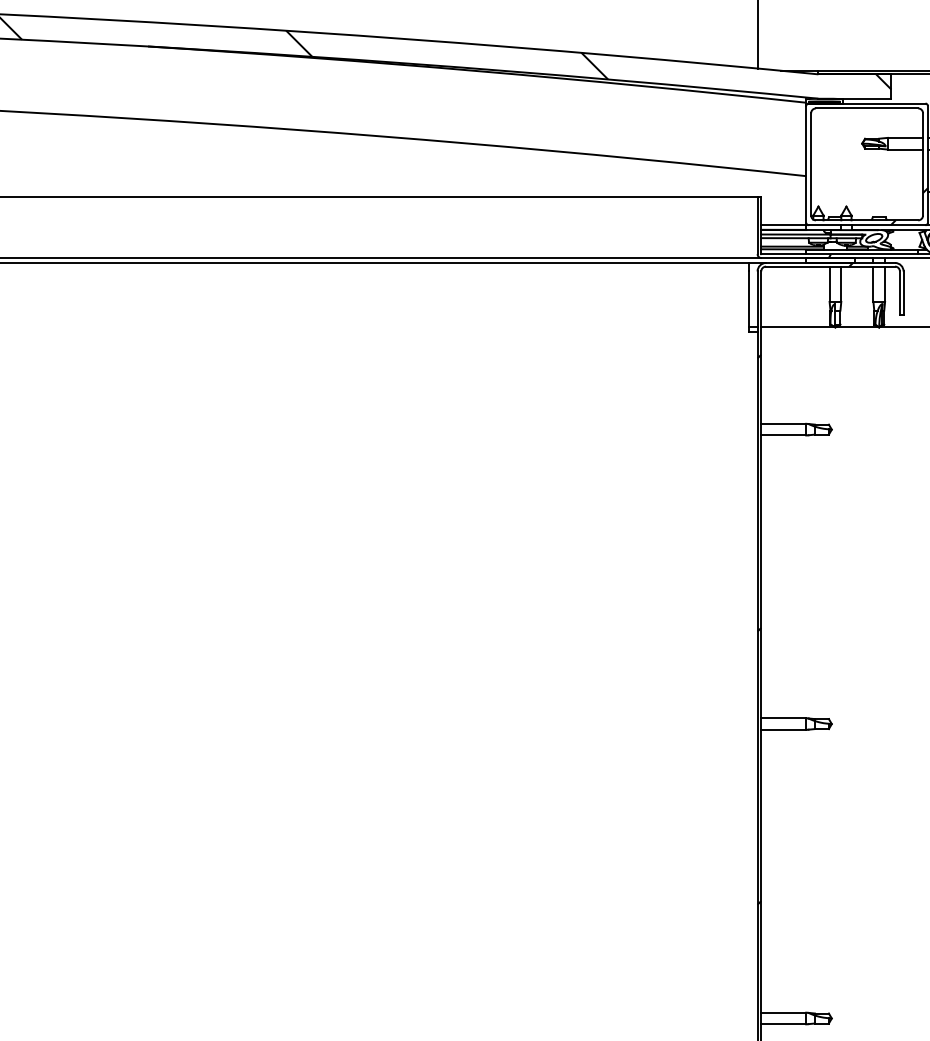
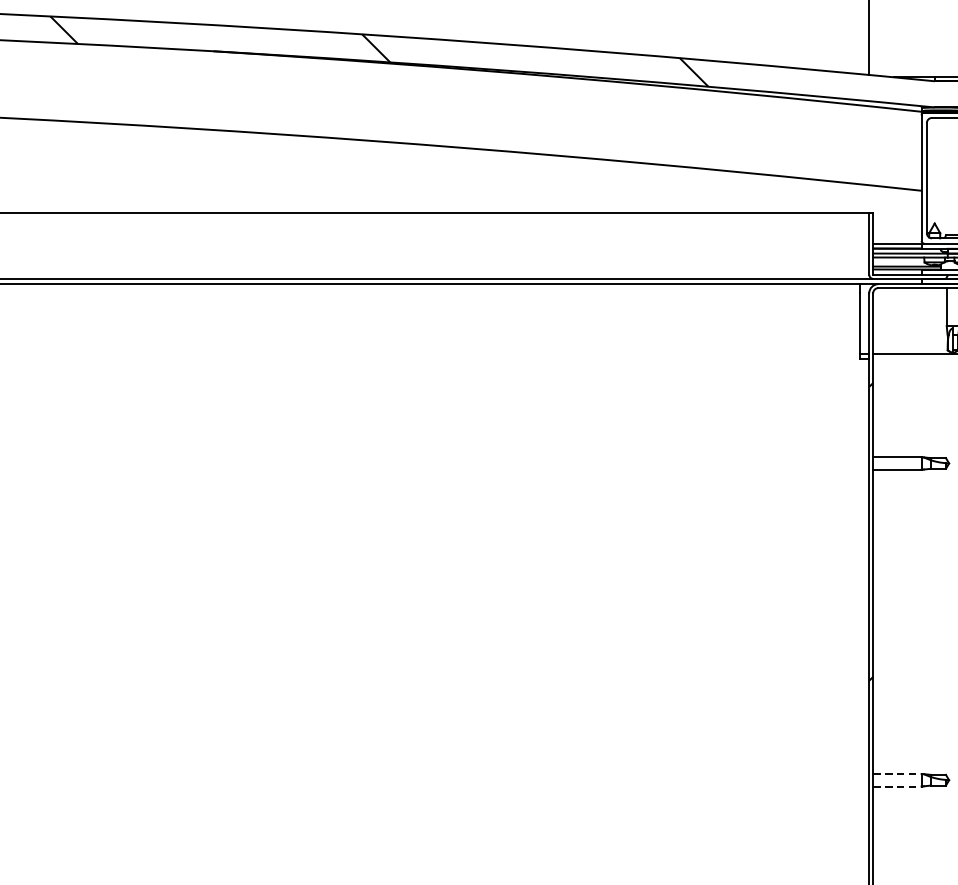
line: (783, 718) -> (897, 774), solid -> dashed
line: (783, 729) -> (897, 786), solid -> dashed

